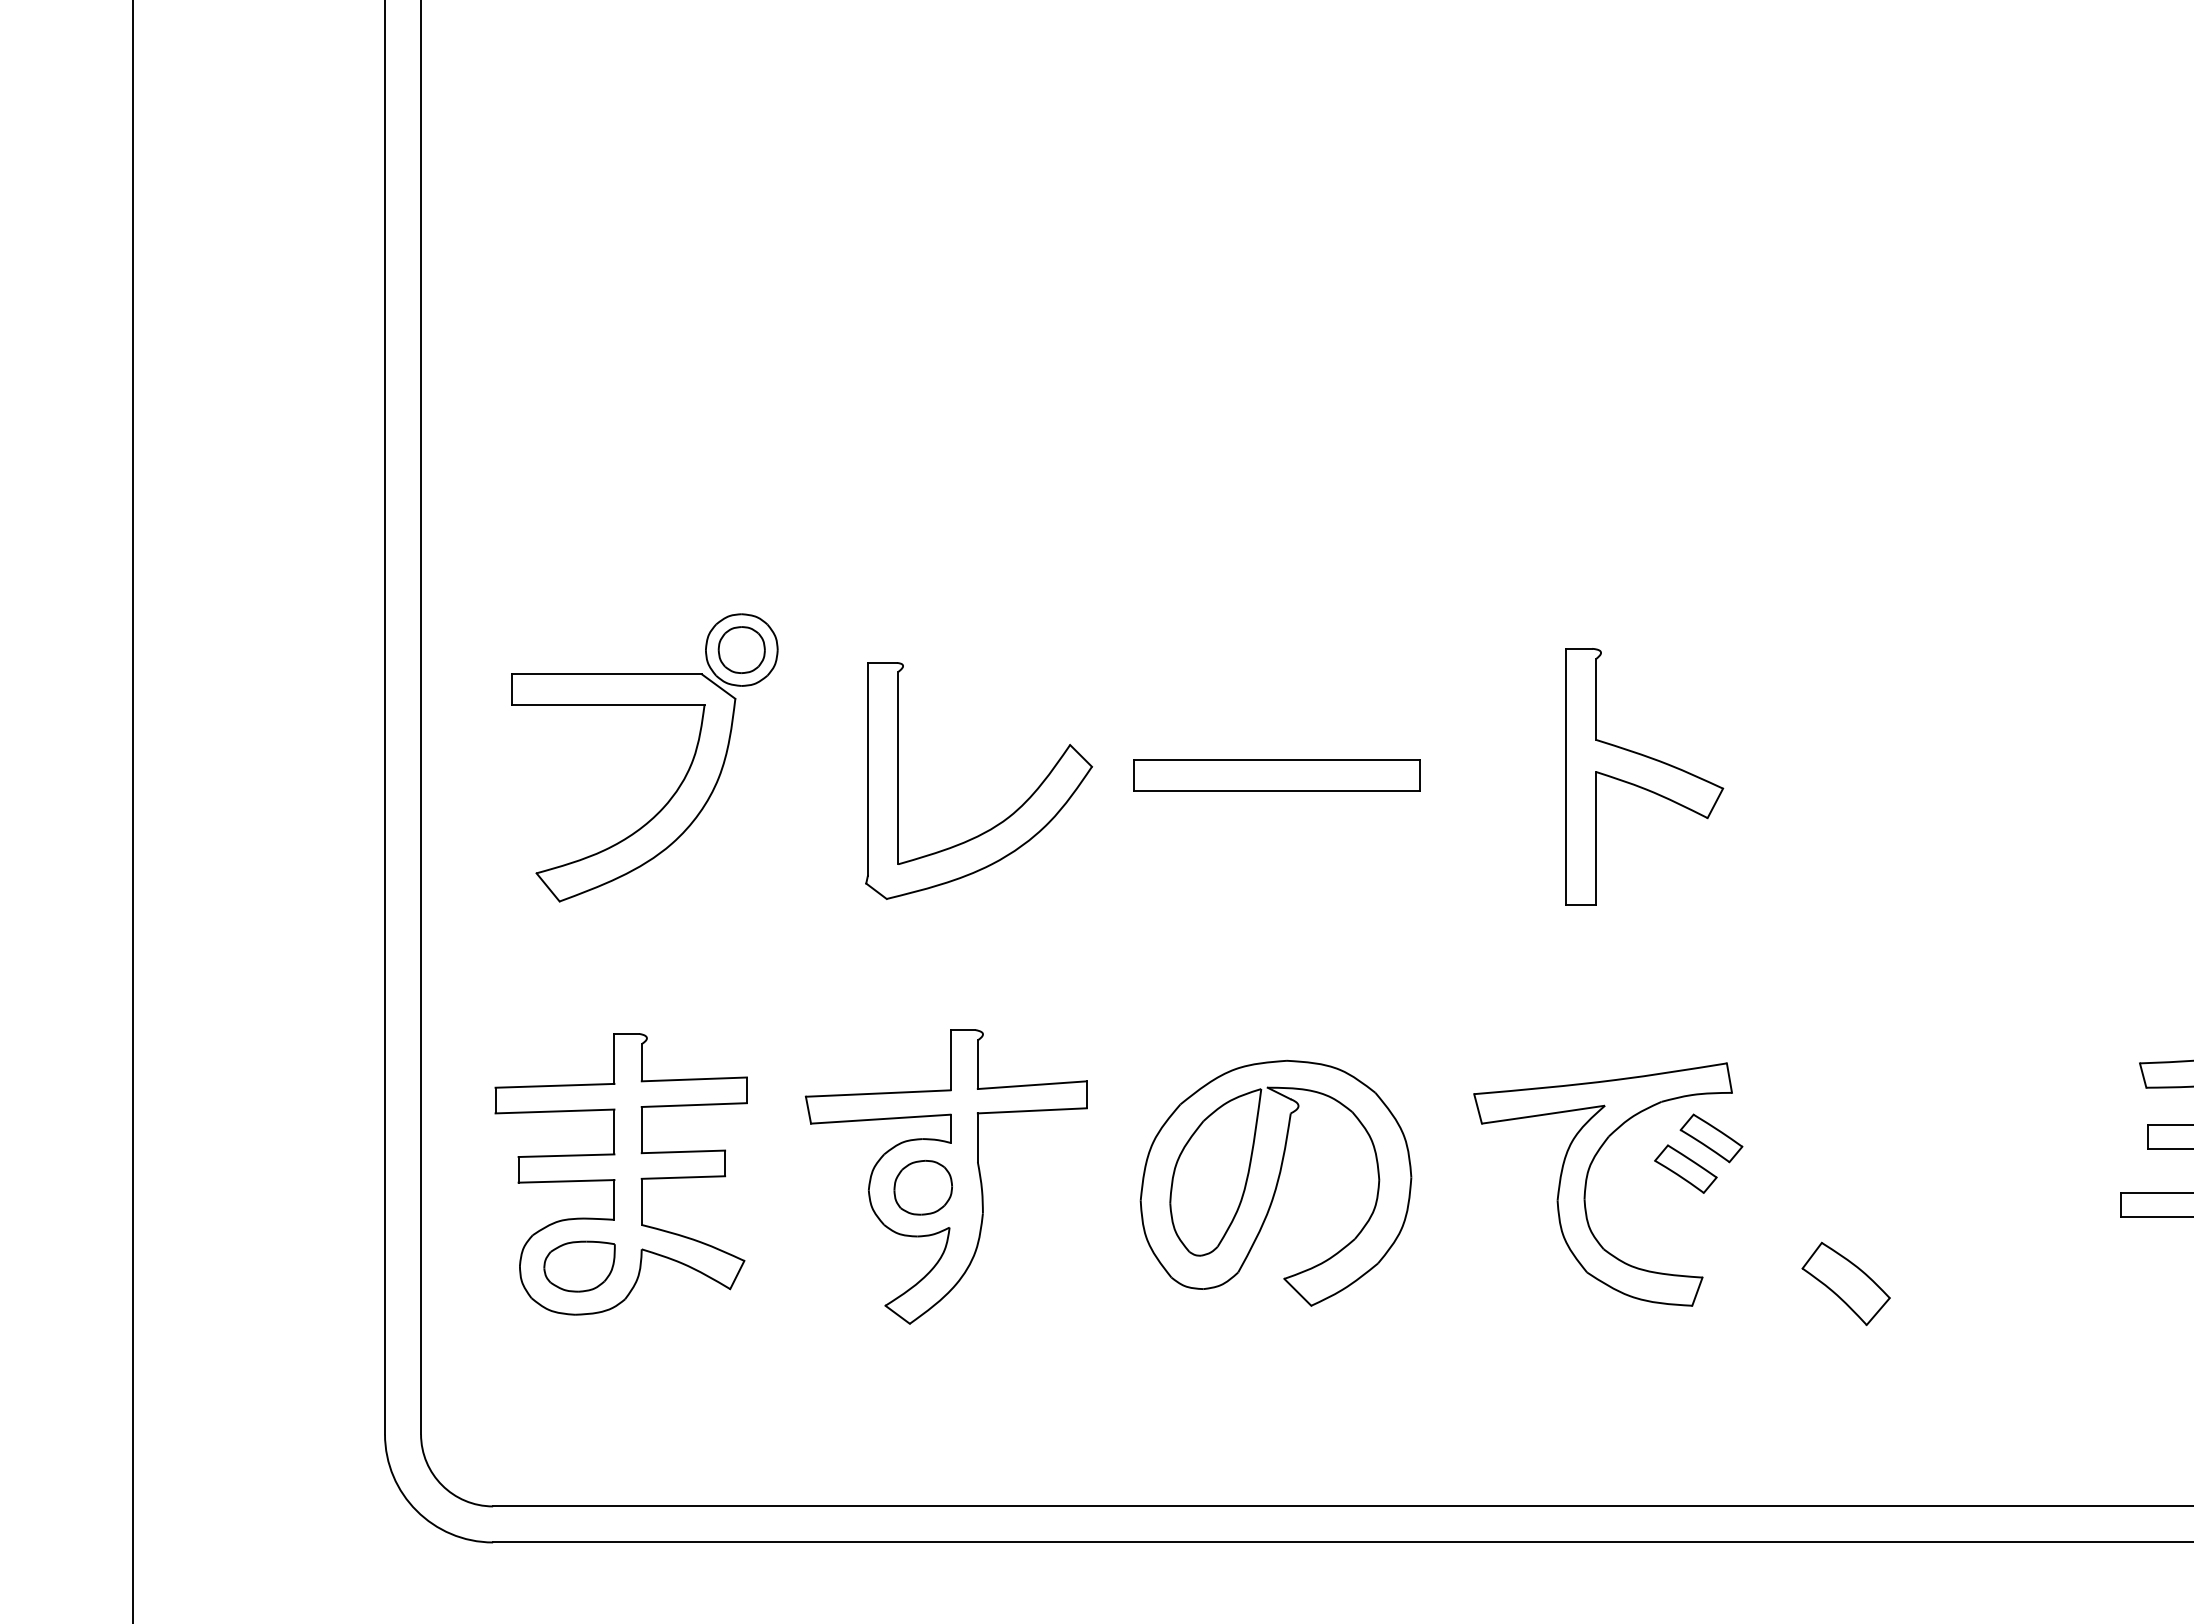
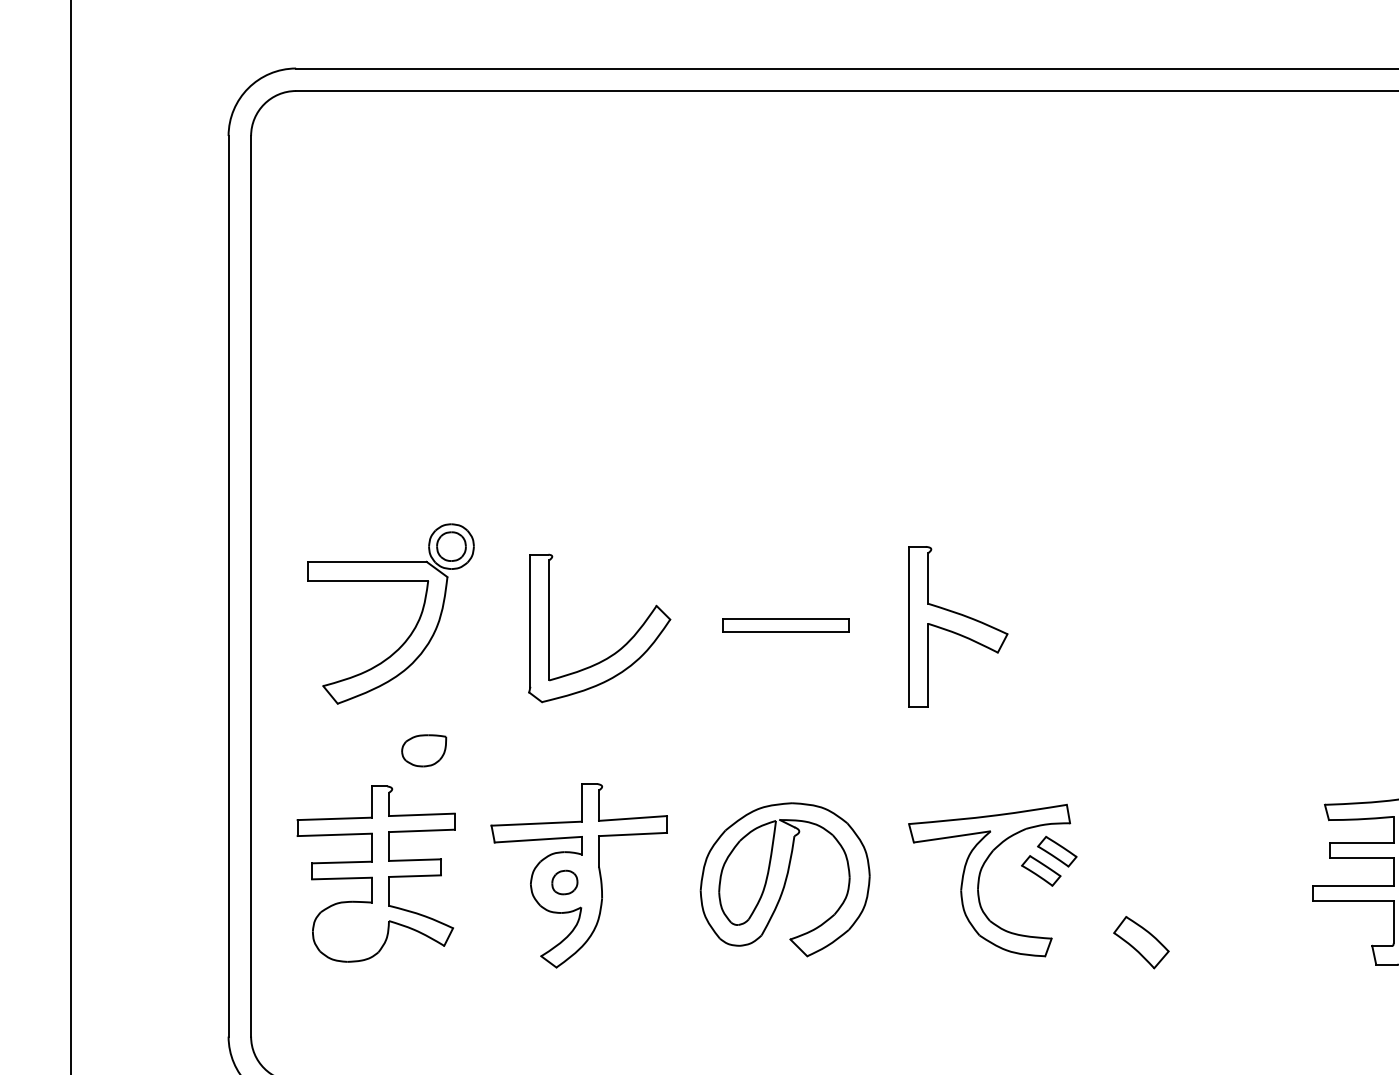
part: (1276, 776) -> (785, 625), size x0.7
part: (1644, 776) -> (958, 626), moved
part: (922, 1187) -> (564, 882), size x0.7
part: (580, 1266) -> (424, 750), moved

